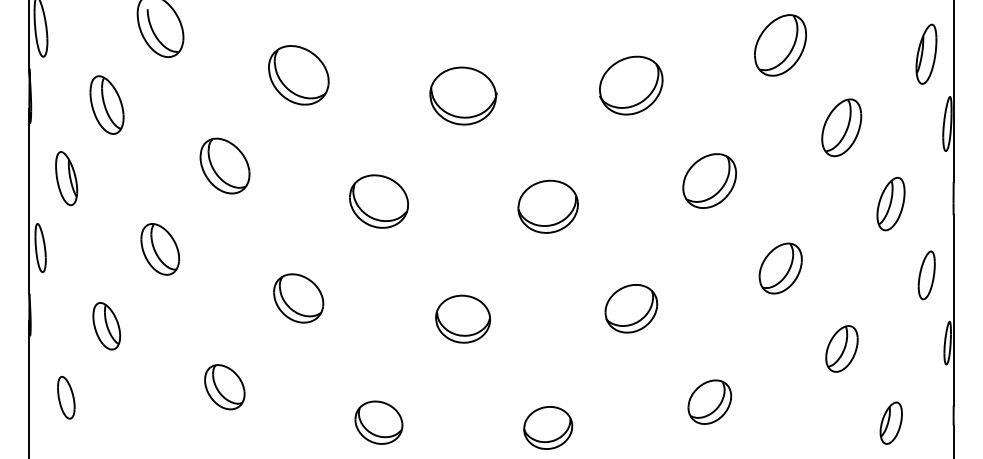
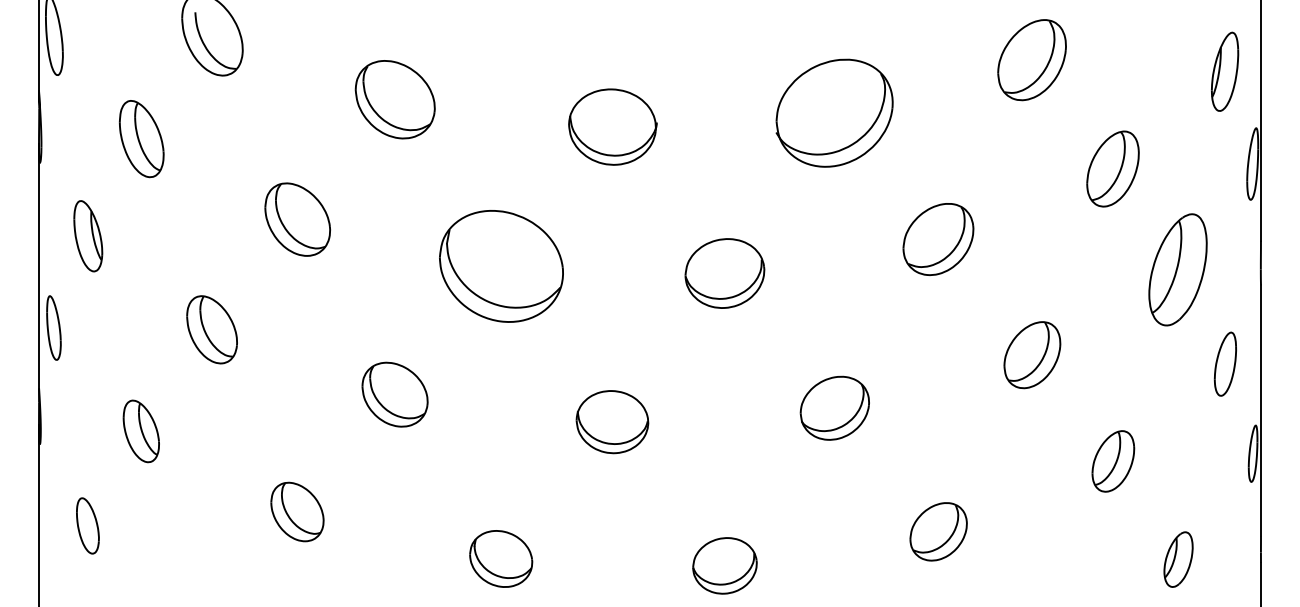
part: (631, 85) -> (834, 113), size x1.4
part: (378, 201) -> (500, 266), size x1.6
part: (891, 203) -> (1178, 269), size x1.6

